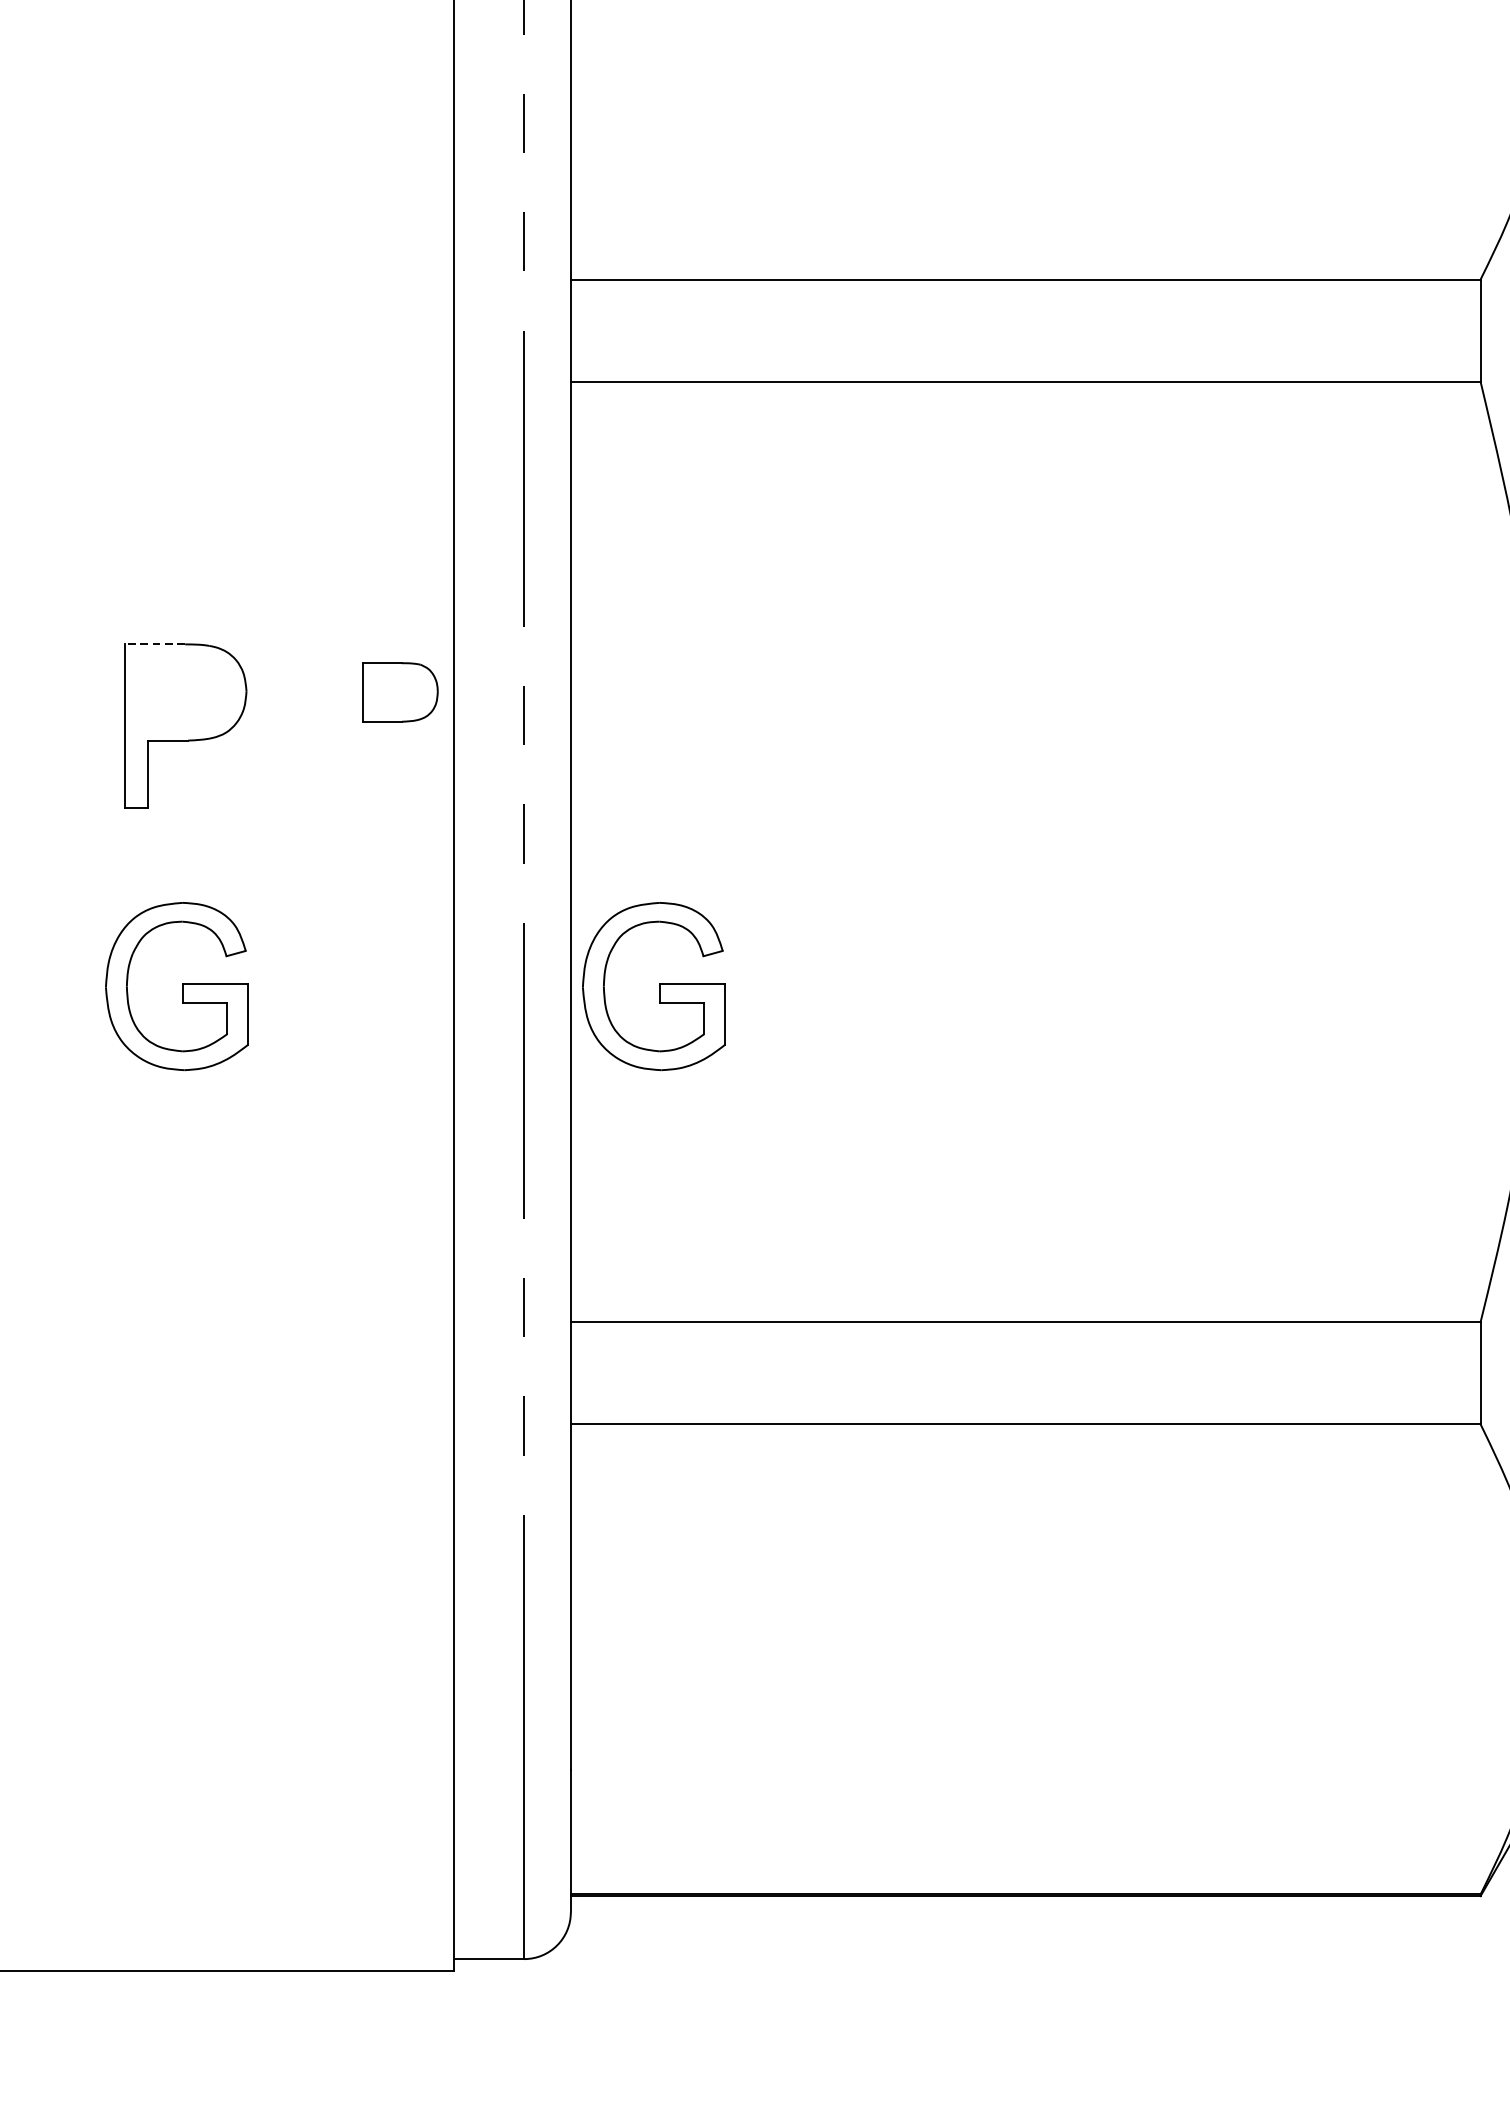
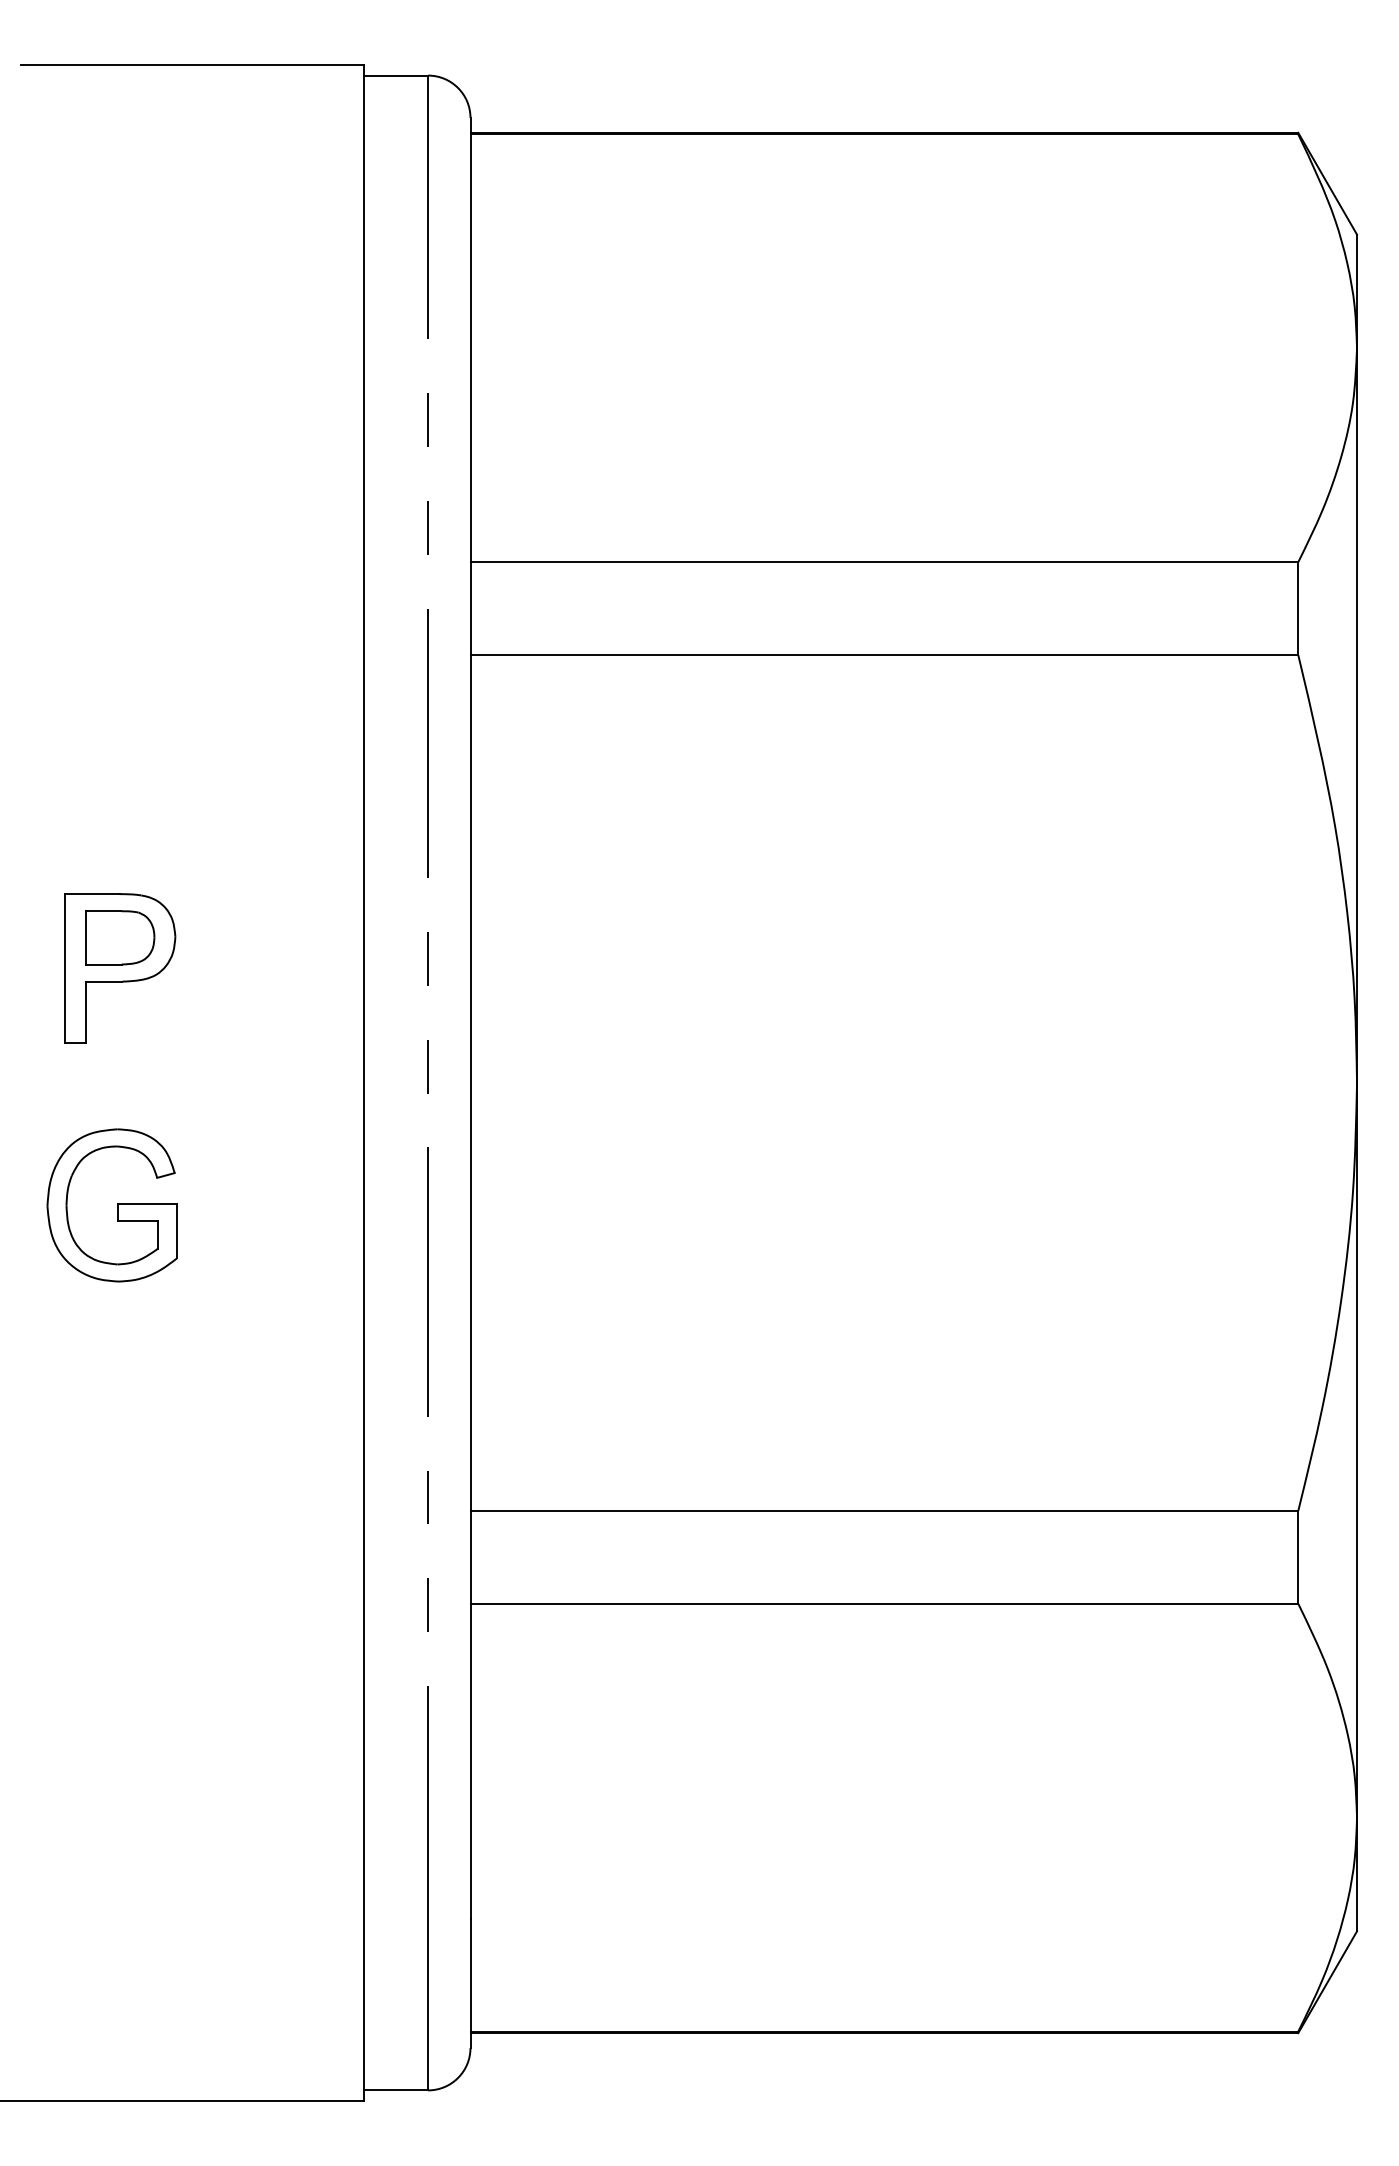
line: (154, 644) -> (91, 894), dashed -> solid
part: (400, 692) -> (120, 937), moved
part: (653, 986) -> (545, 1205), removed

